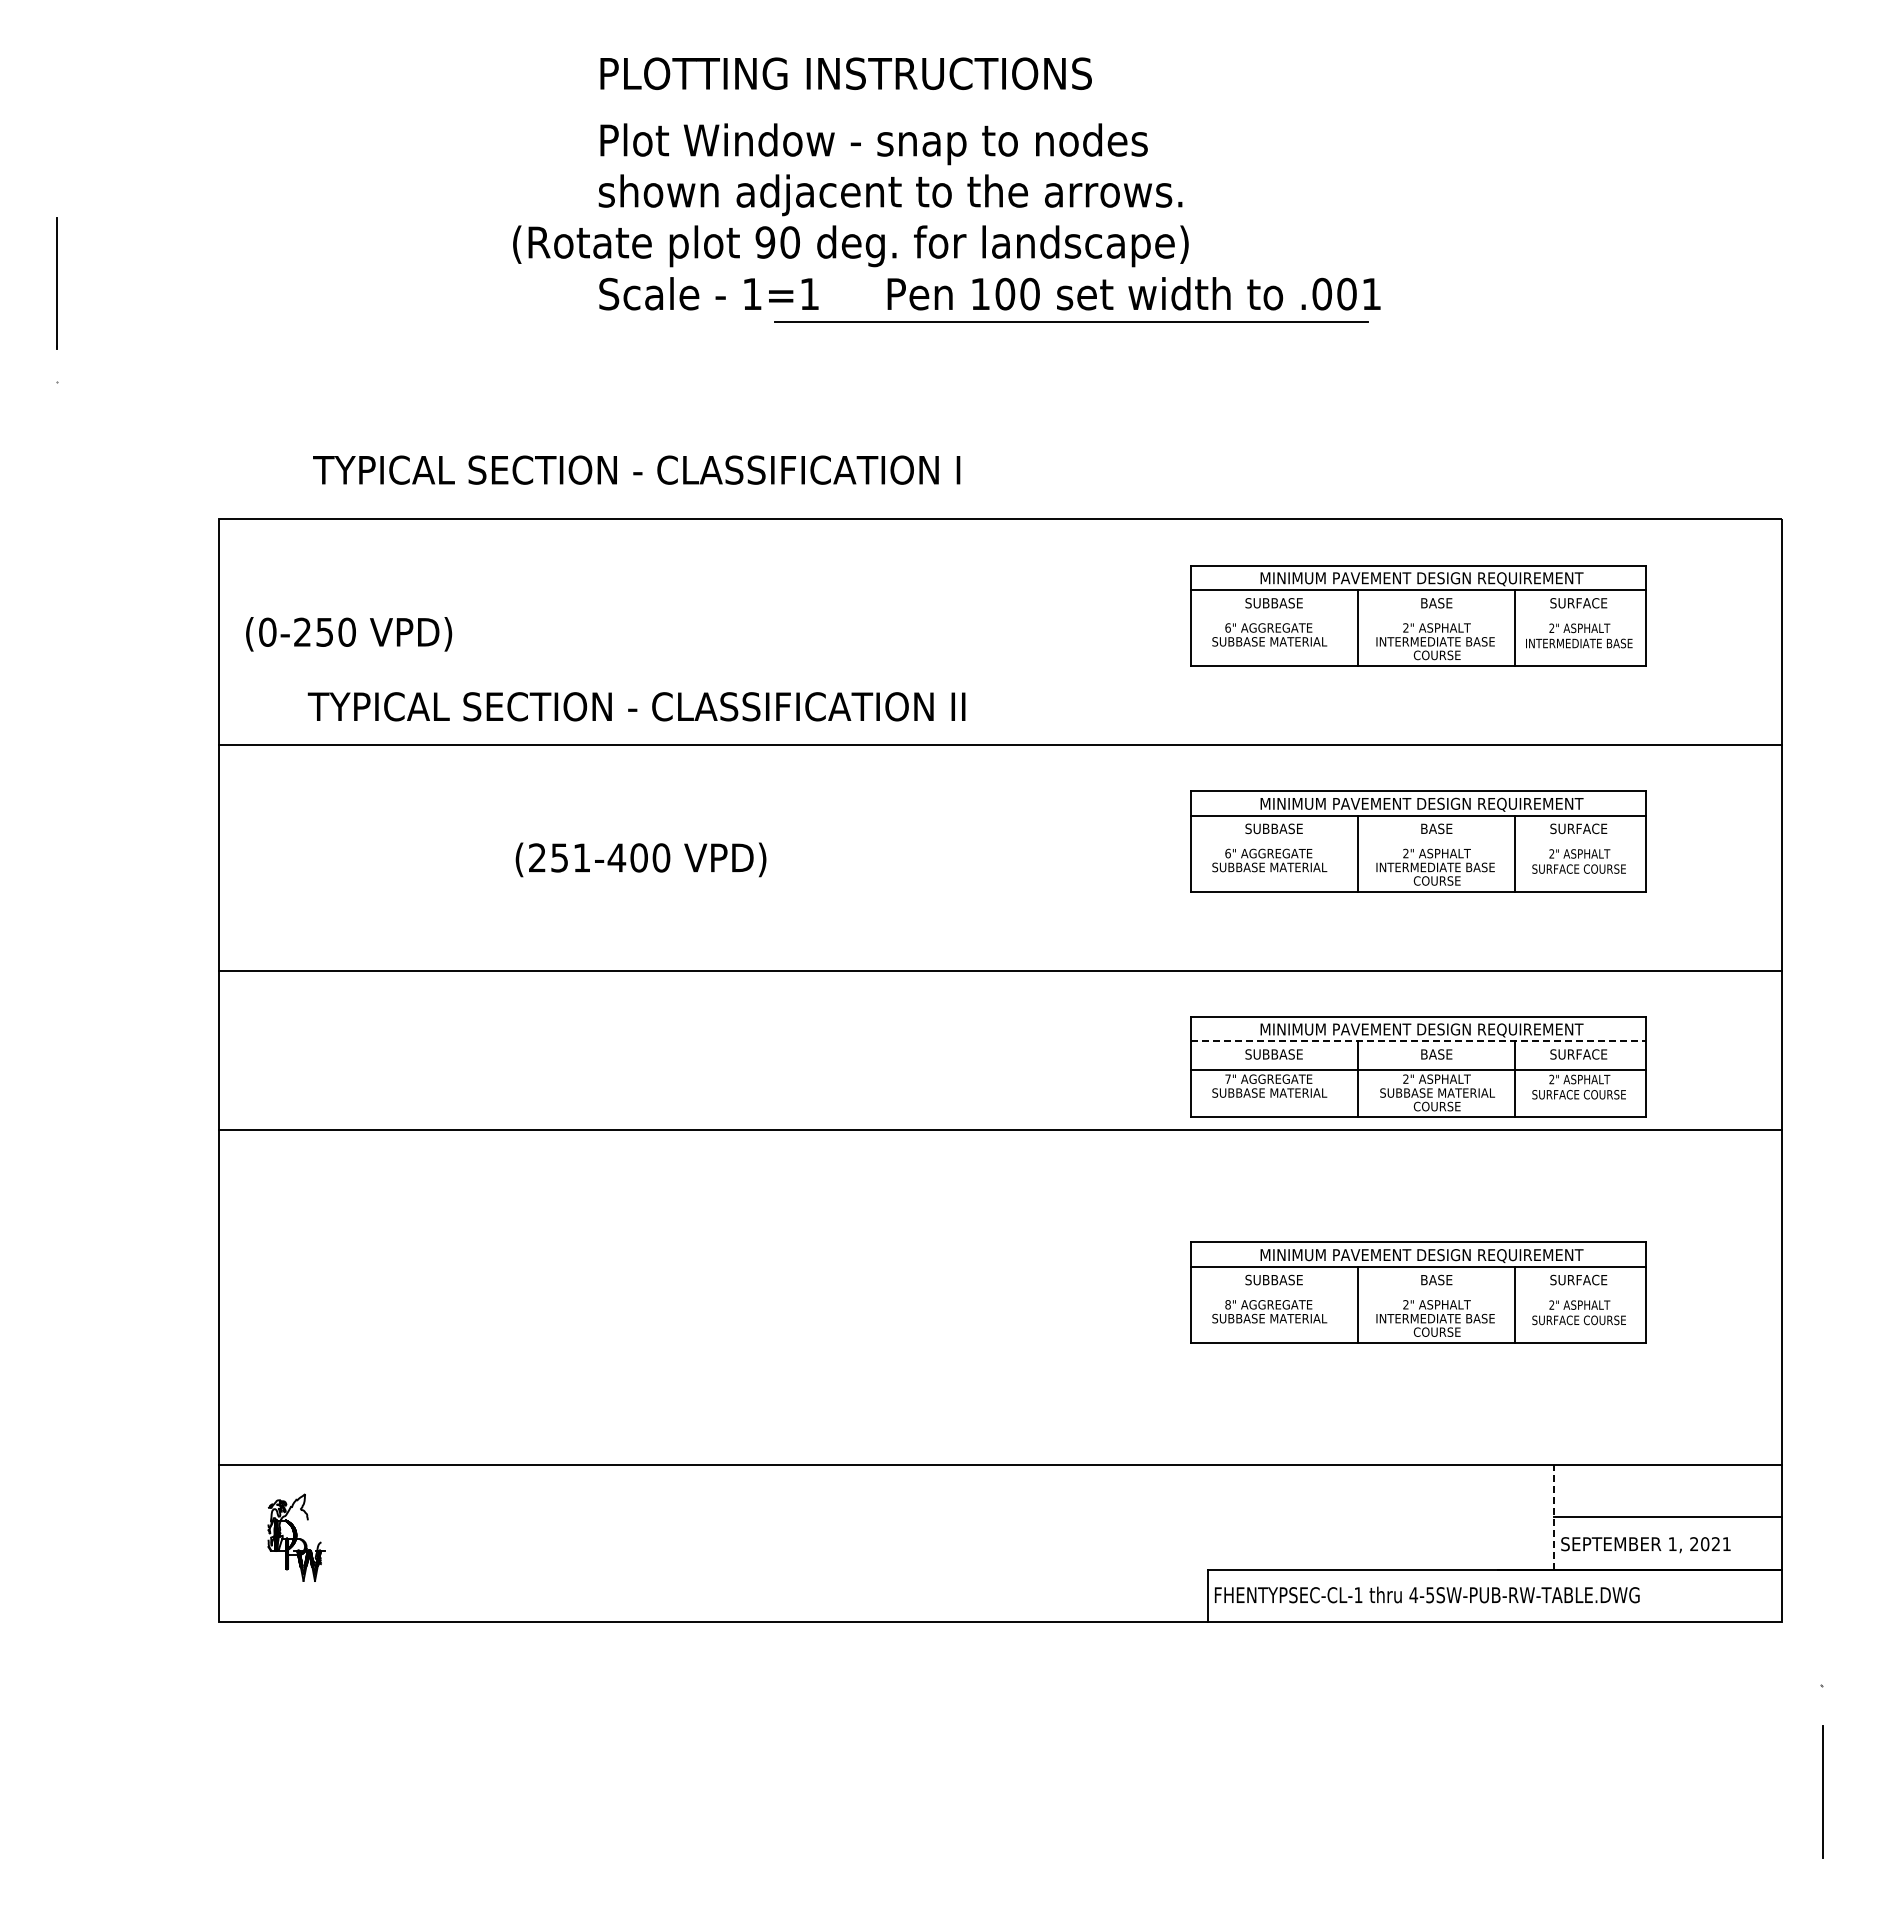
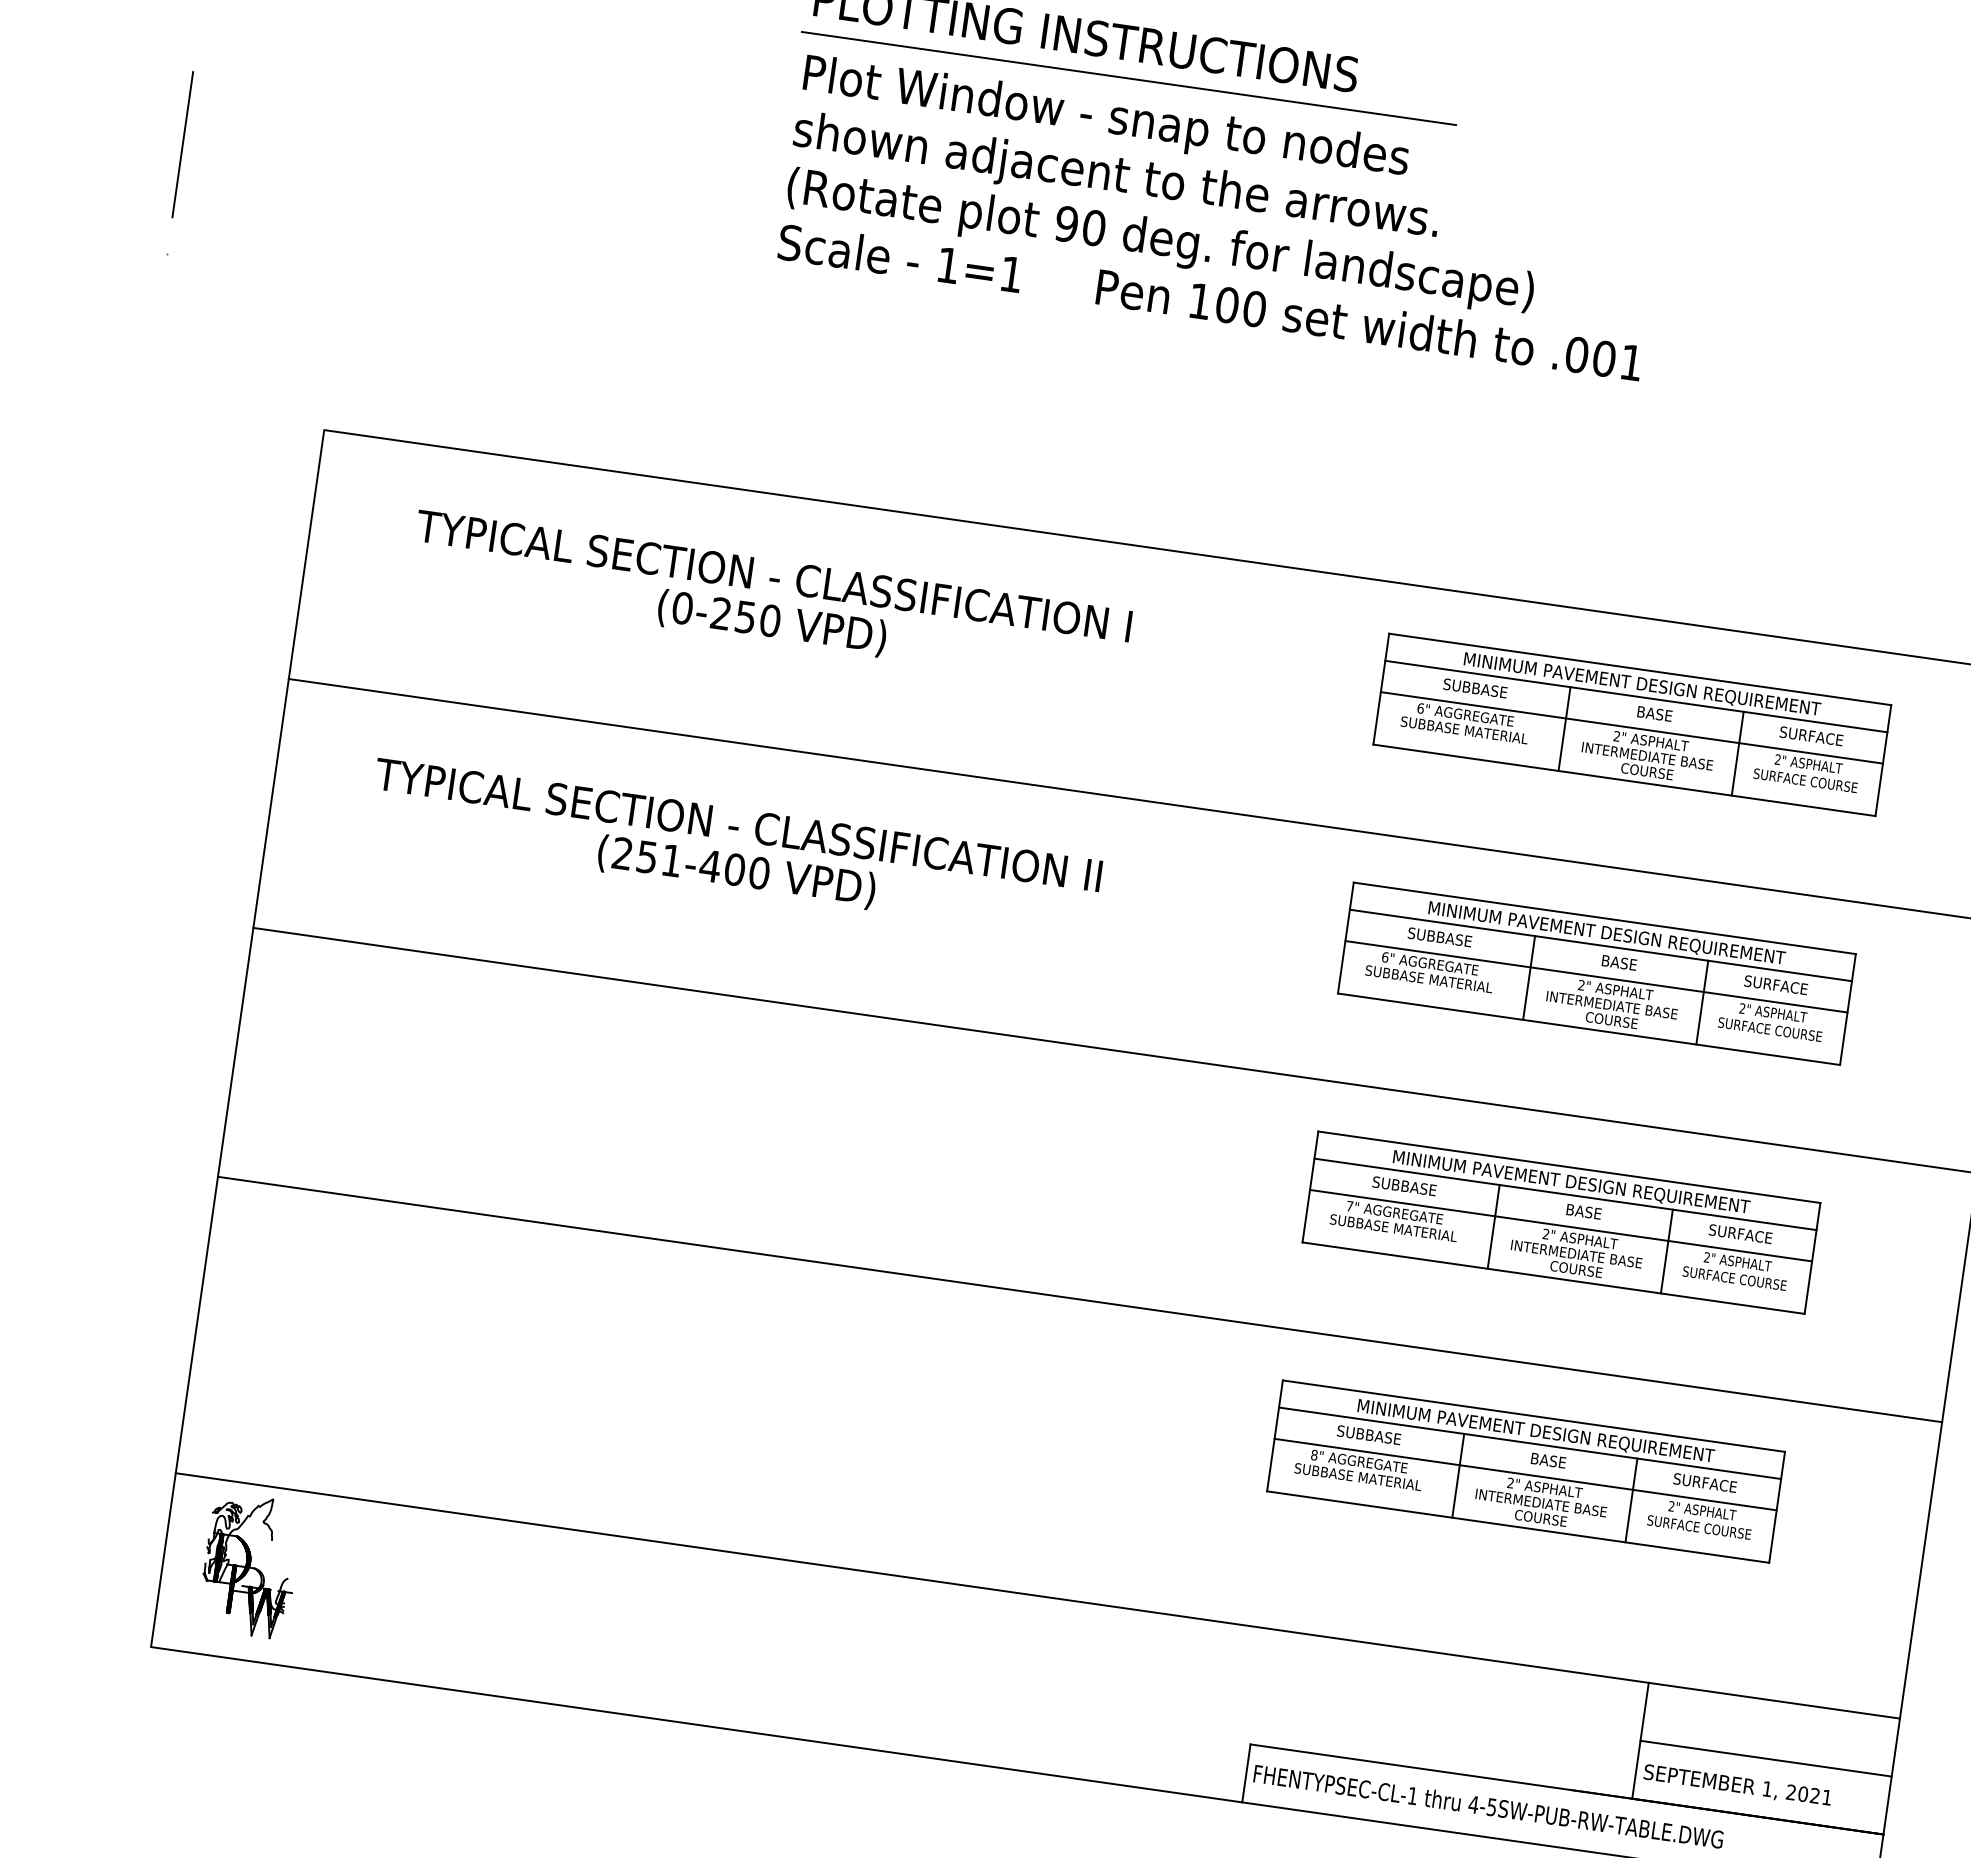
text: (850, 246) -> (1160, 241), moved
line: (1071, 321) -> (1129, 77), moved
text: (636, 469) -> (773, 575), moved
line: (1417, 618) -> (1631, 727), added
text: (349, 634) -> (772, 623), moved
text: (1579, 643) -> (1806, 780), INTERMEDIATE BASE -> SURFACE COURSE
text: (636, 706) -> (738, 824), moved
line: (1417, 844) -> (1595, 977), added
line: (1418, 1041) -> (1565, 1194), dashed -> solid
text: (1435, 1092) -> (1576, 1253), SUBBASE MATERIAL -> INTERMEDIATE BASE
line: (999, 1130) -> (1079, 1299), moved
line: (1417, 1295) -> (1524, 1474), added
line: (1553, 1517) -> (1640, 1740), dashed -> solid
part: (296, 1537) -> (250, 1565), size x1.43

